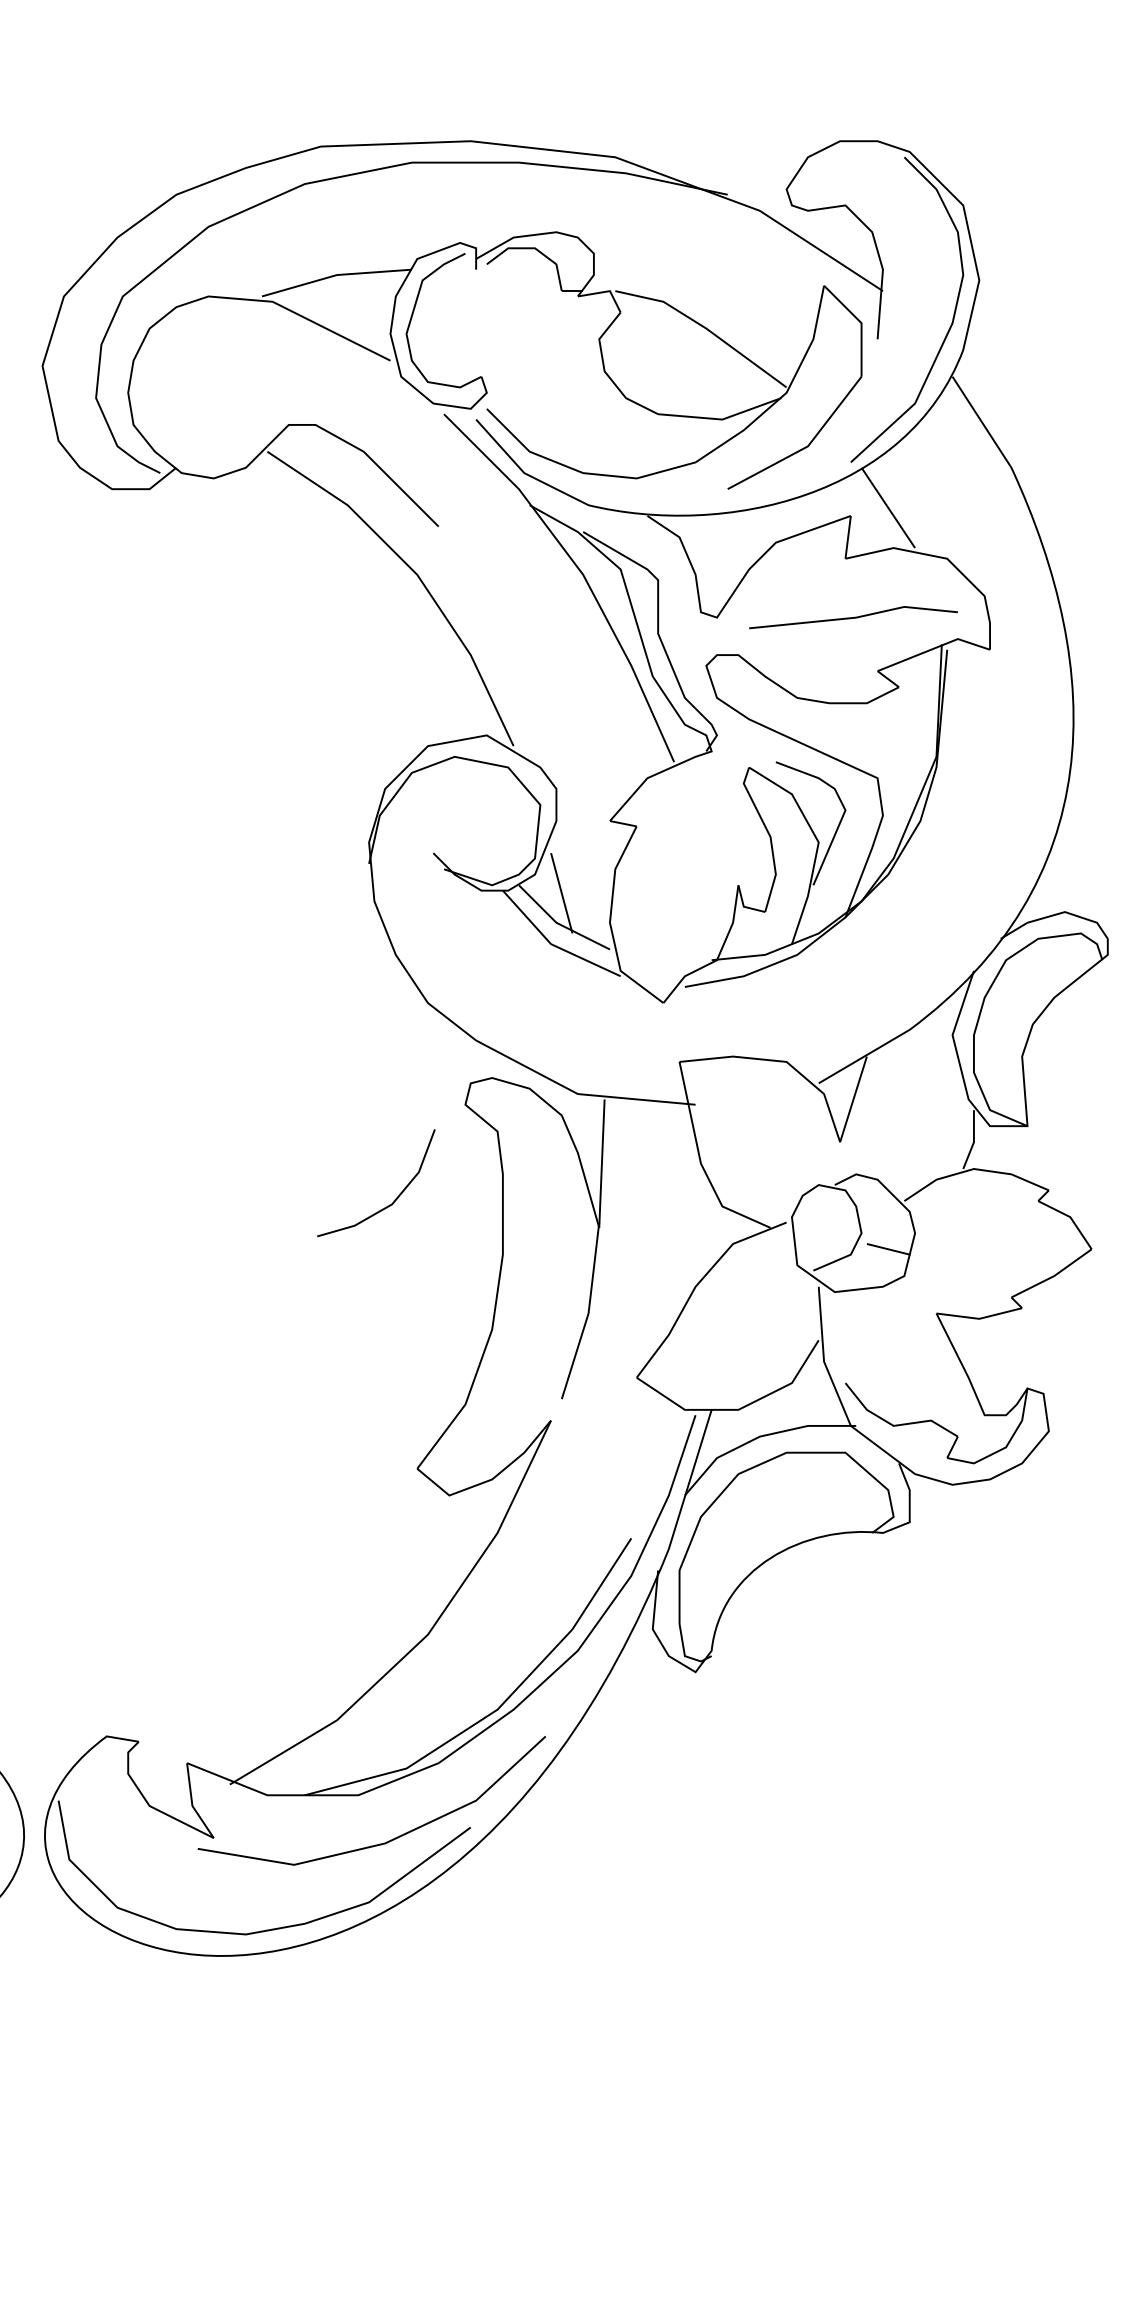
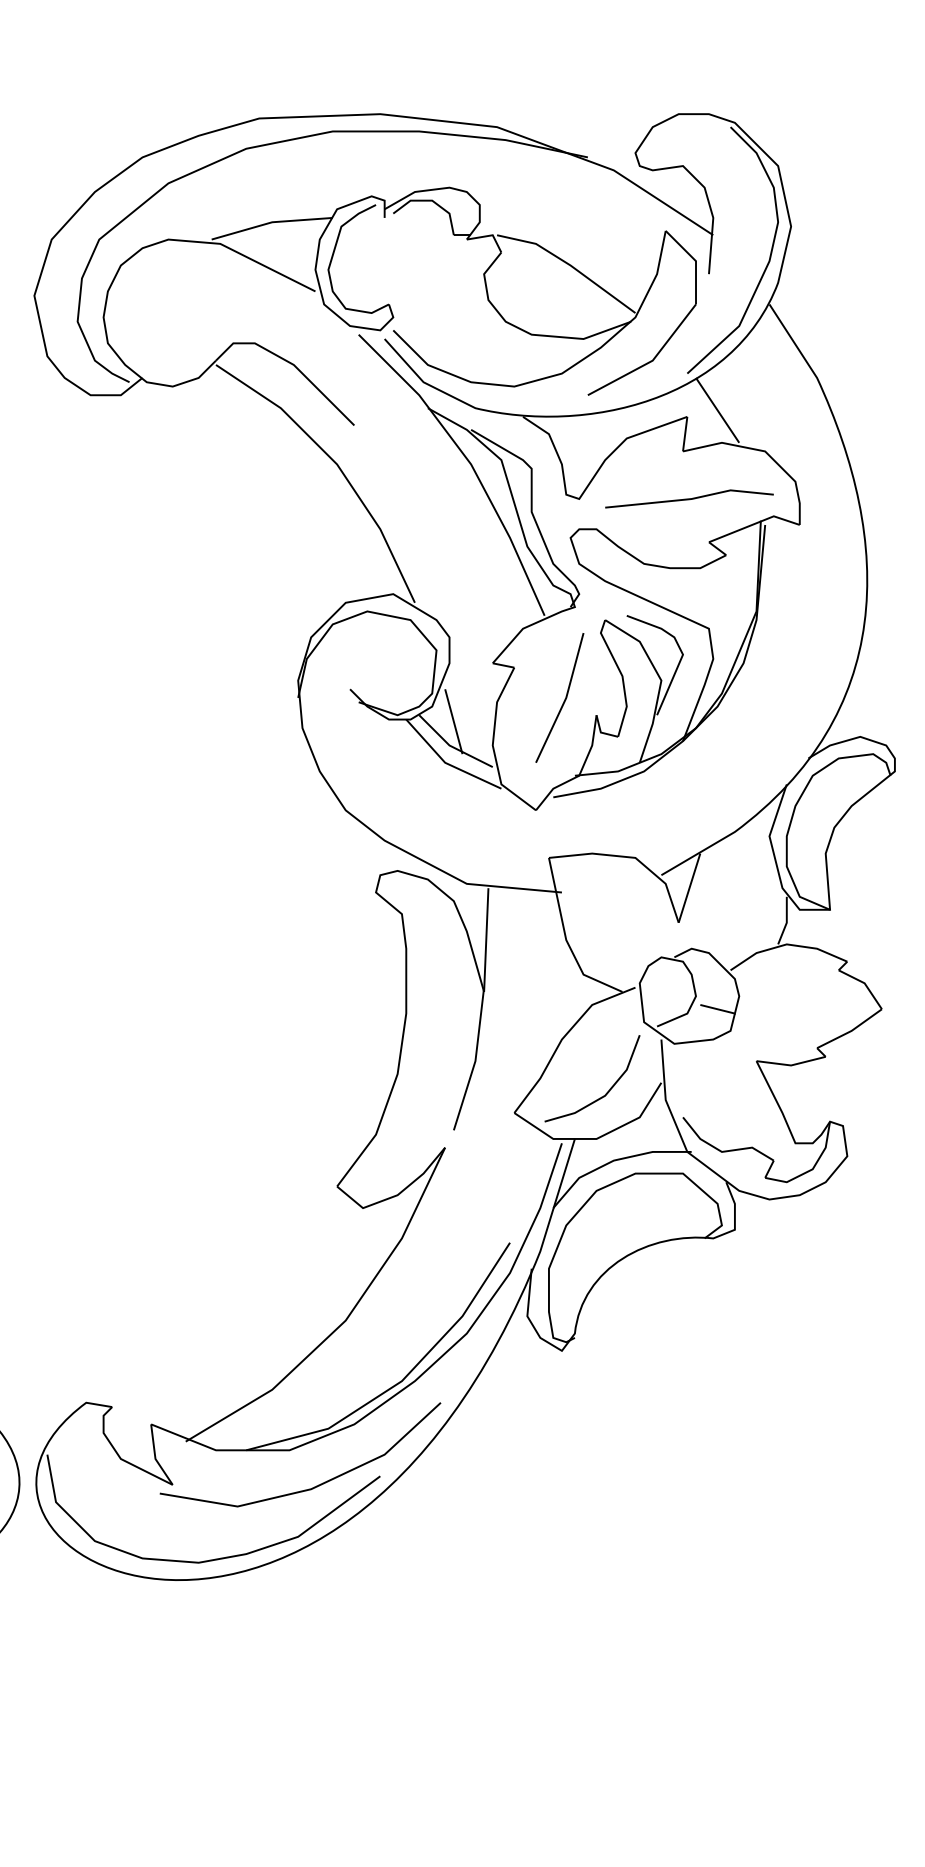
curve: (698, 866) -> (564, 700), added
curve: (394, 1199) -> (607, 1091), moved

